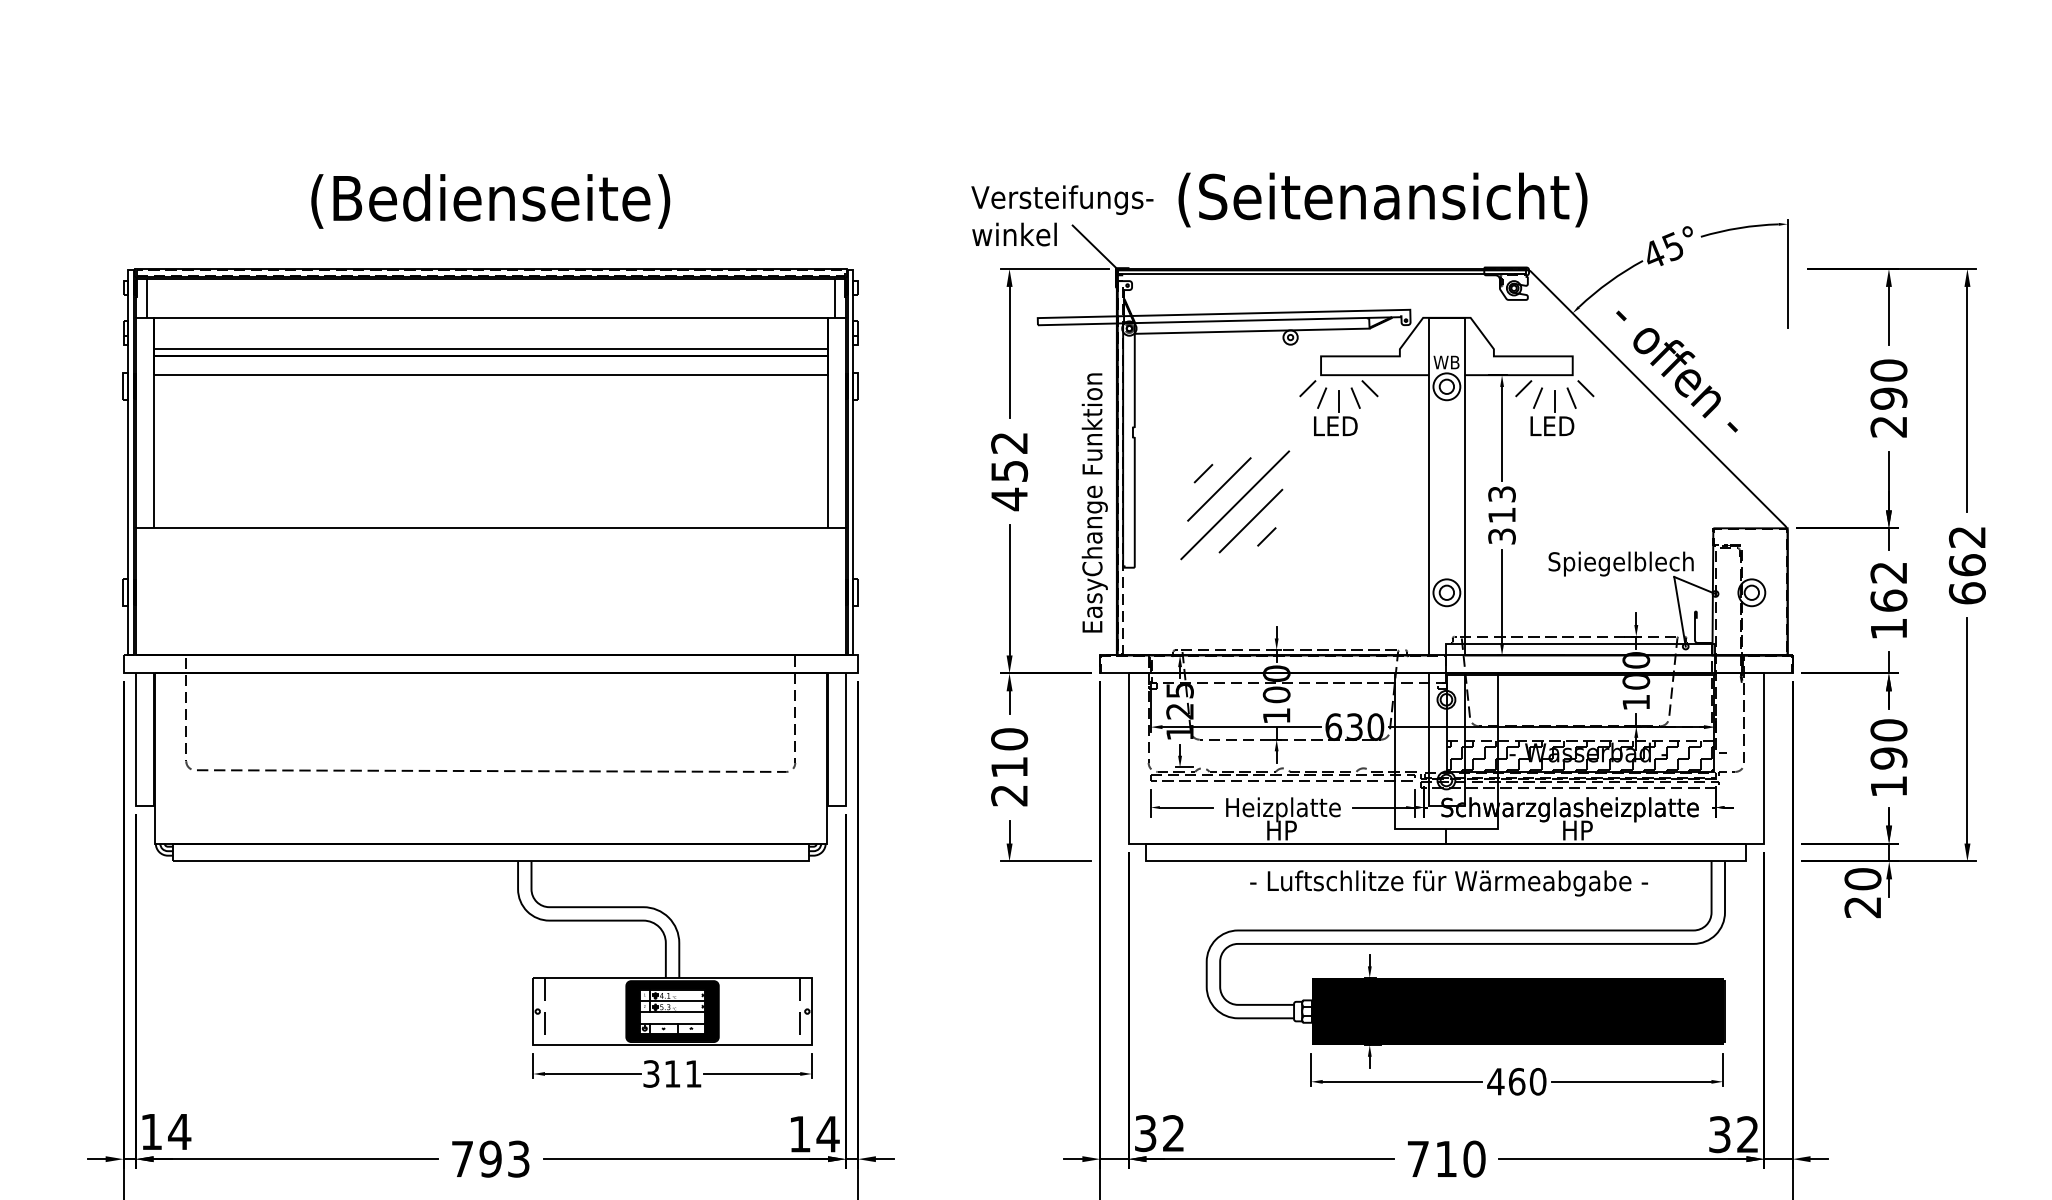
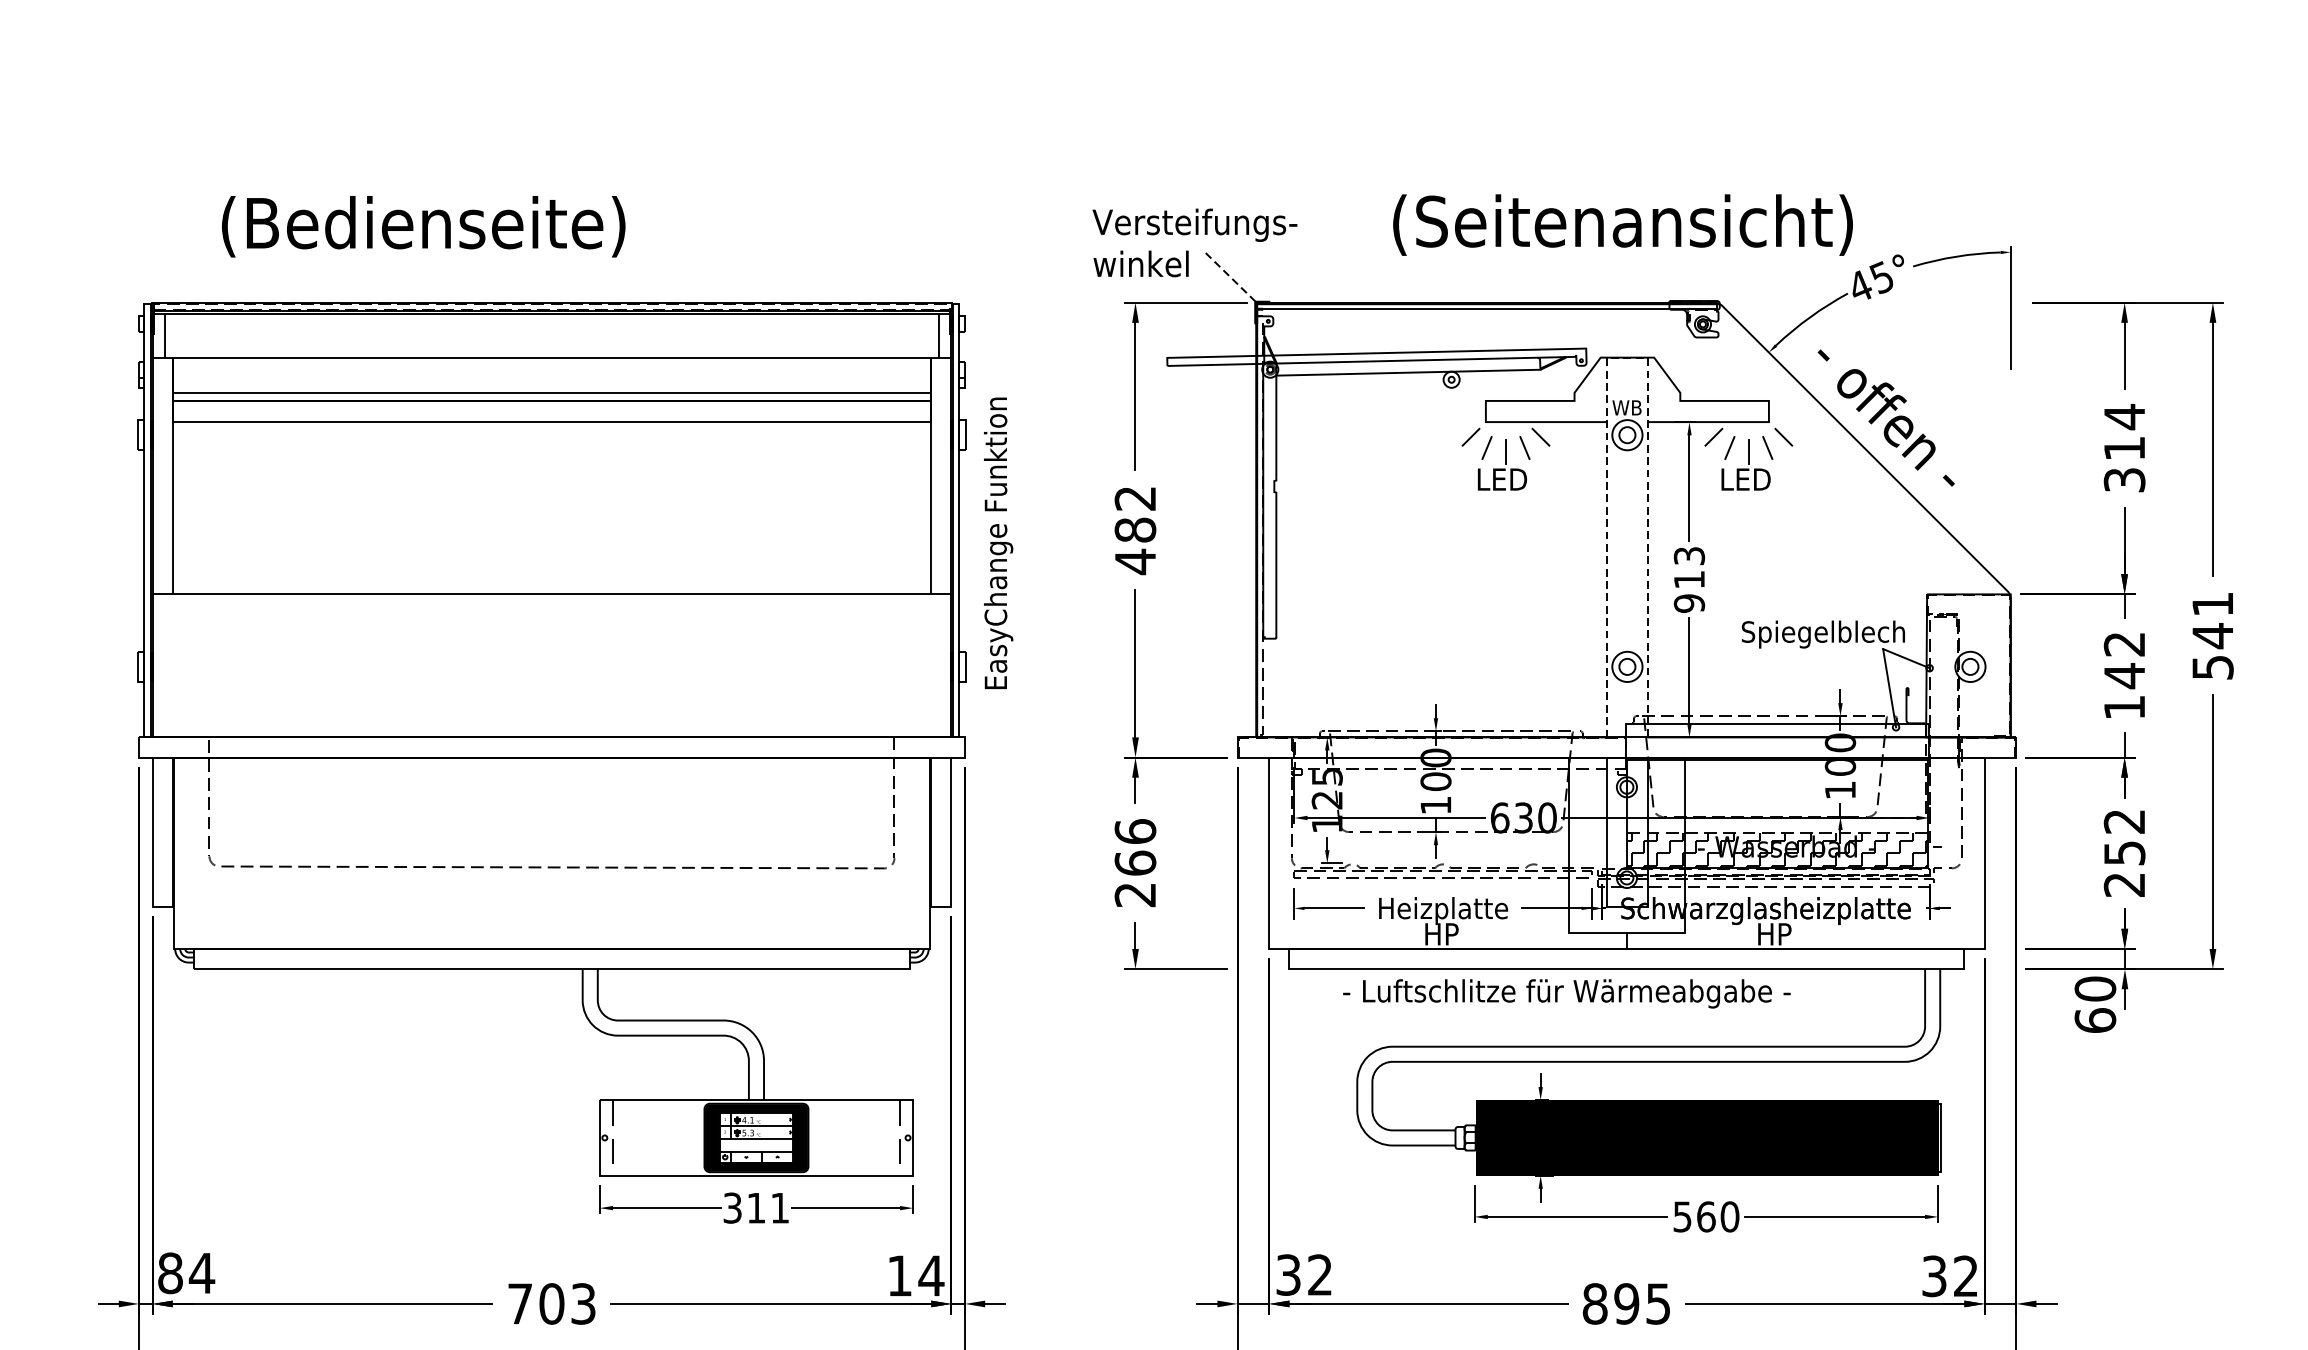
text: (1382, 199) -> (1622, 224), moved
text: (490, 201) -> (423, 226), moved
line: (1094, 246) -> (1231, 277), solid -> dashed
line: (1446, 317) -> (1626, 357), solid -> dashed
text: (1888, 398) -> (2124, 448), 290 -> 314
text: (1009, 471) -> (1135, 530), 452 -> 482
text: (1094, 502) -> (998, 542), moved
part: (1235, 505) -> (1389, 568), removed
text: (1501, 536) -> (1688, 603), 313 -> 913
text: (1966, 565) -> (2211, 636), 662 -> 541
text: (1888, 600) -> (2124, 675), 162 -> 142
text: (1009, 753) -> (1135, 847), 210 -> 266
text: (1888, 758) -> (2124, 853), 190 -> 252
text: (1448, 883) -> (1566, 993), moved
text: (1862, 907) -> (2094, 1020), 20 -> 60
text: (1495, 1081) -> (1682, 1216), 460 -> 560
text: (151, 1131) -> (170, 1272), 14 -> 84
text: (490, 1158) -> (551, 1303), 793 -> 703
text: (1446, 1158) -> (1626, 1303), 710 -> 895

